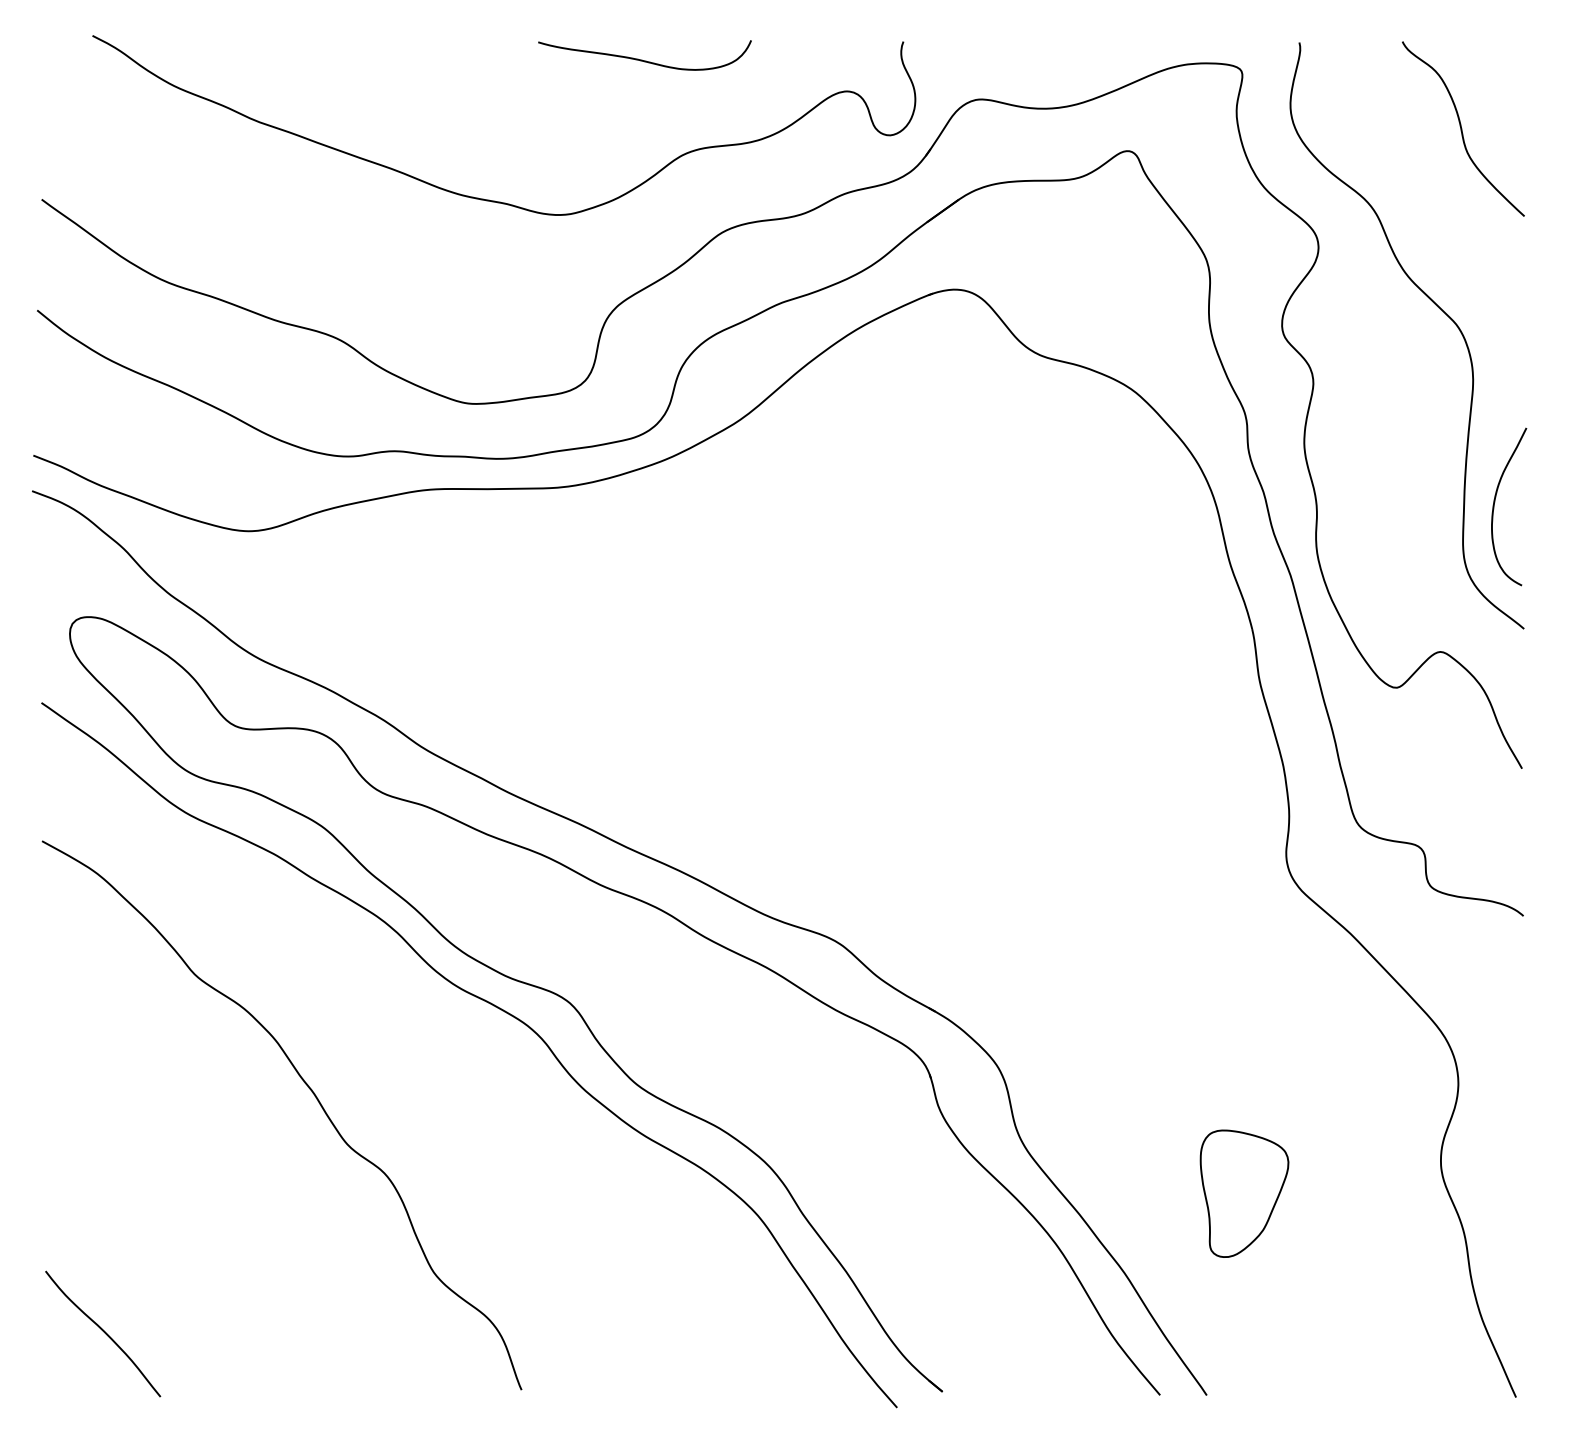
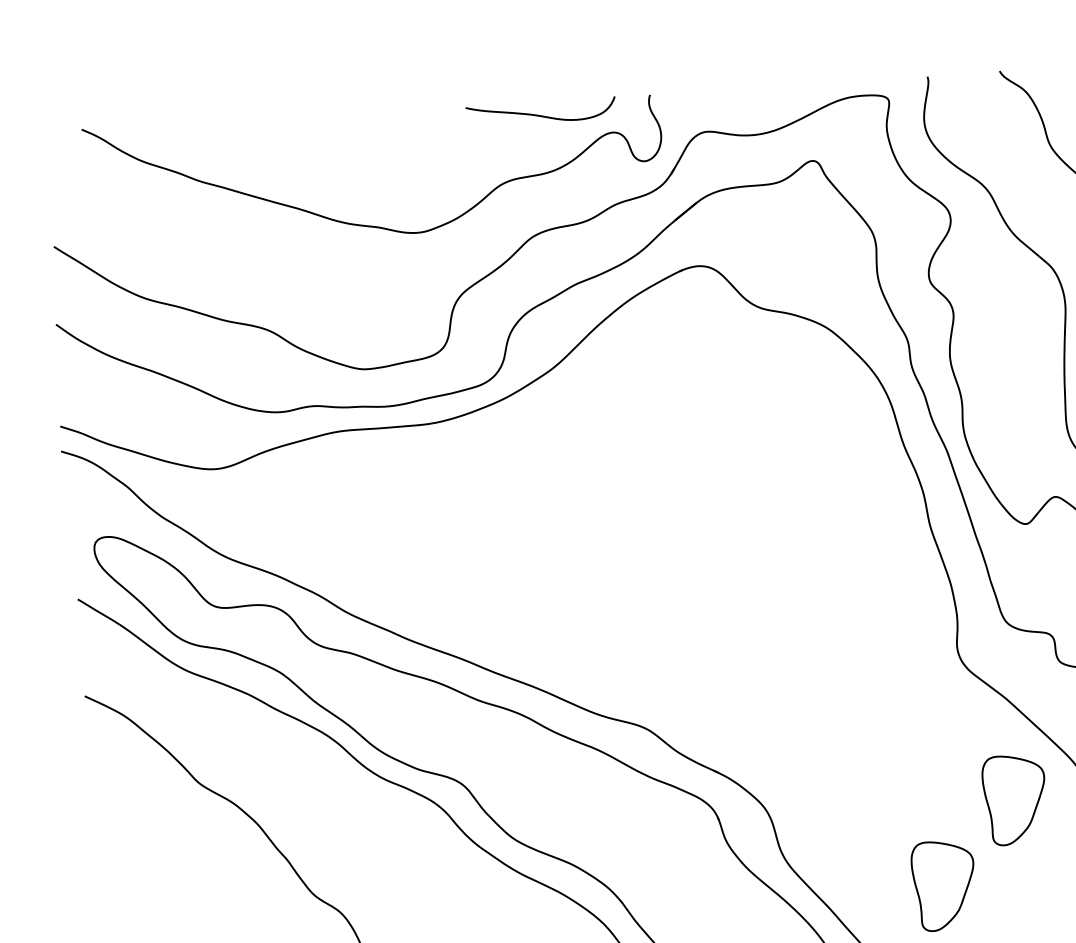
curve: (642, 59) -> (539, 115), moved
part: (1353, 1078) -> (1014, 799), added

